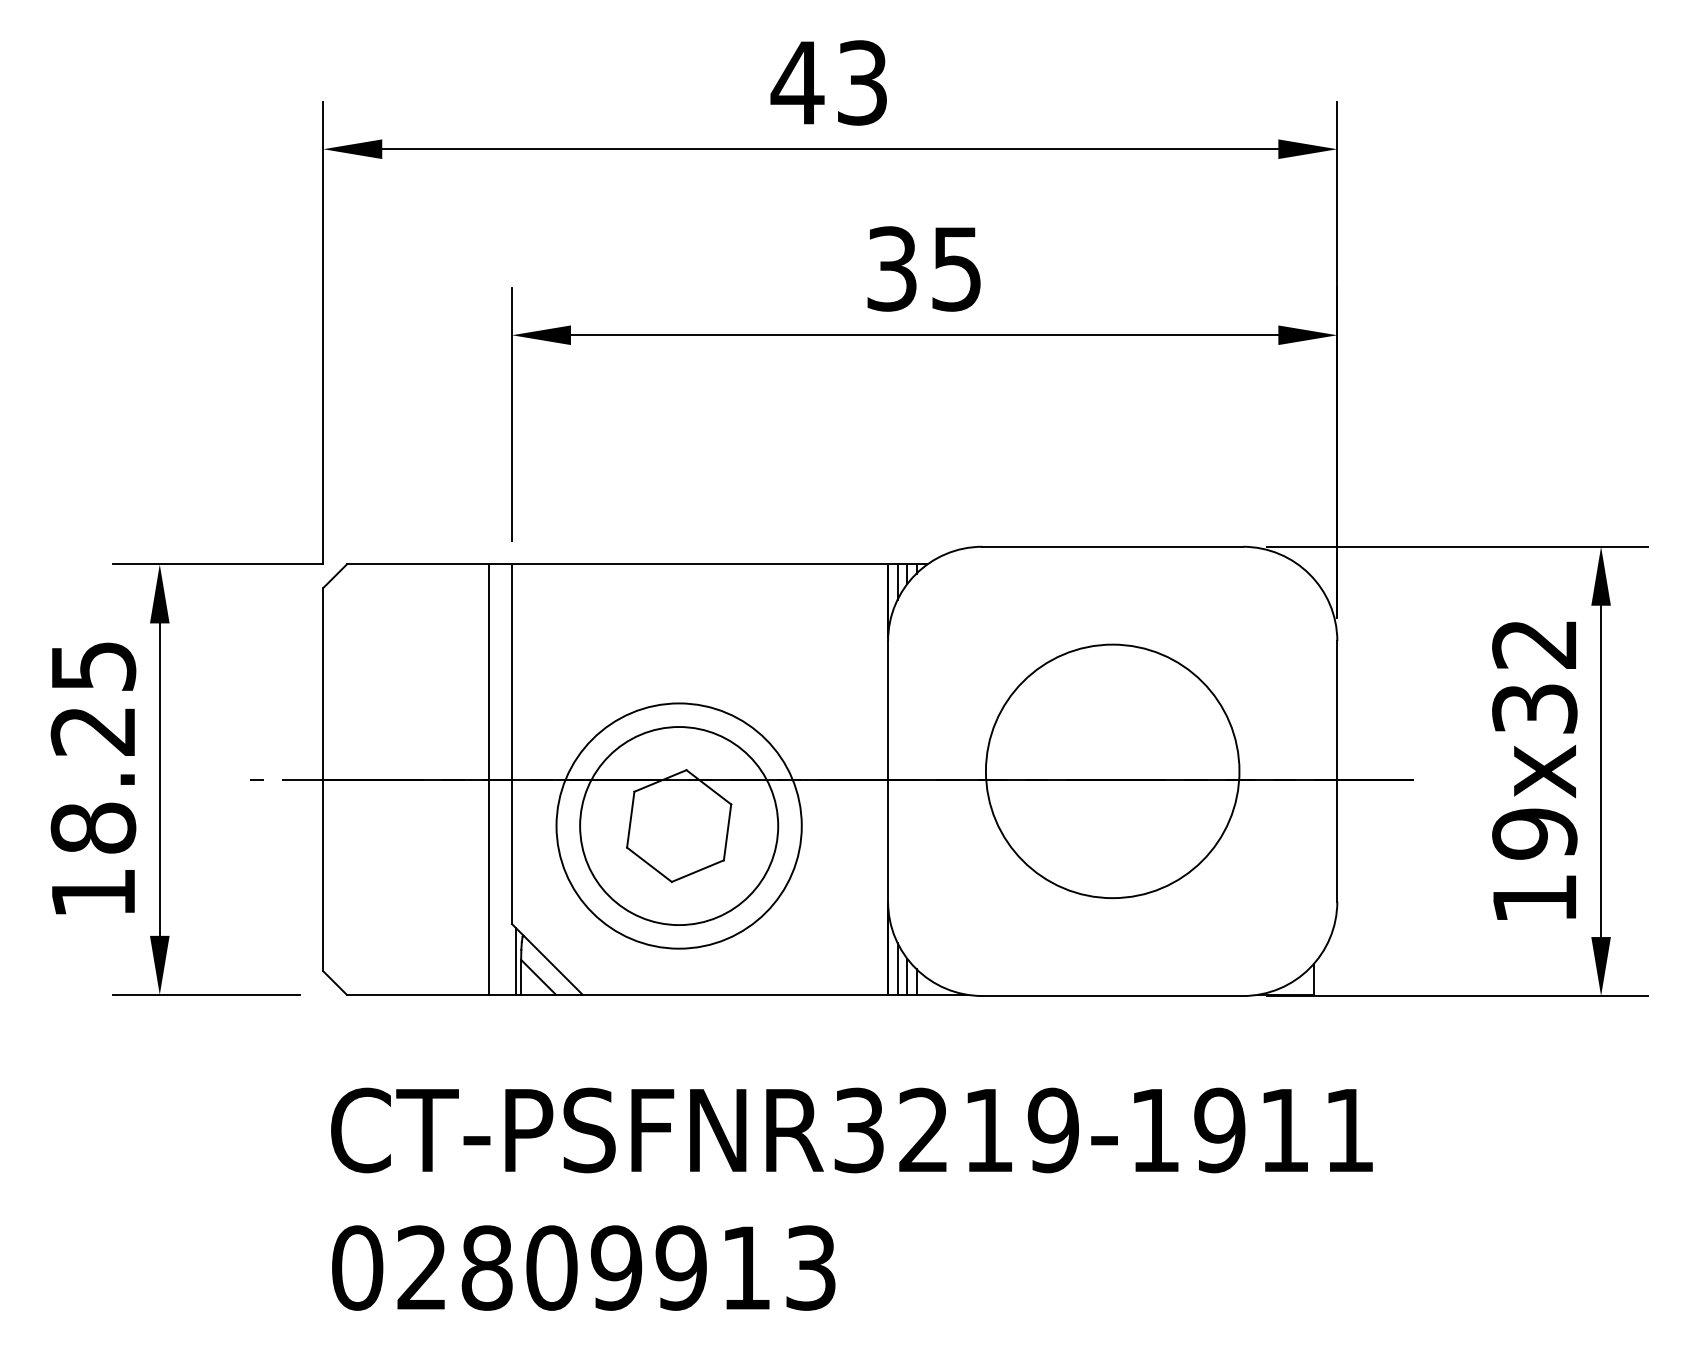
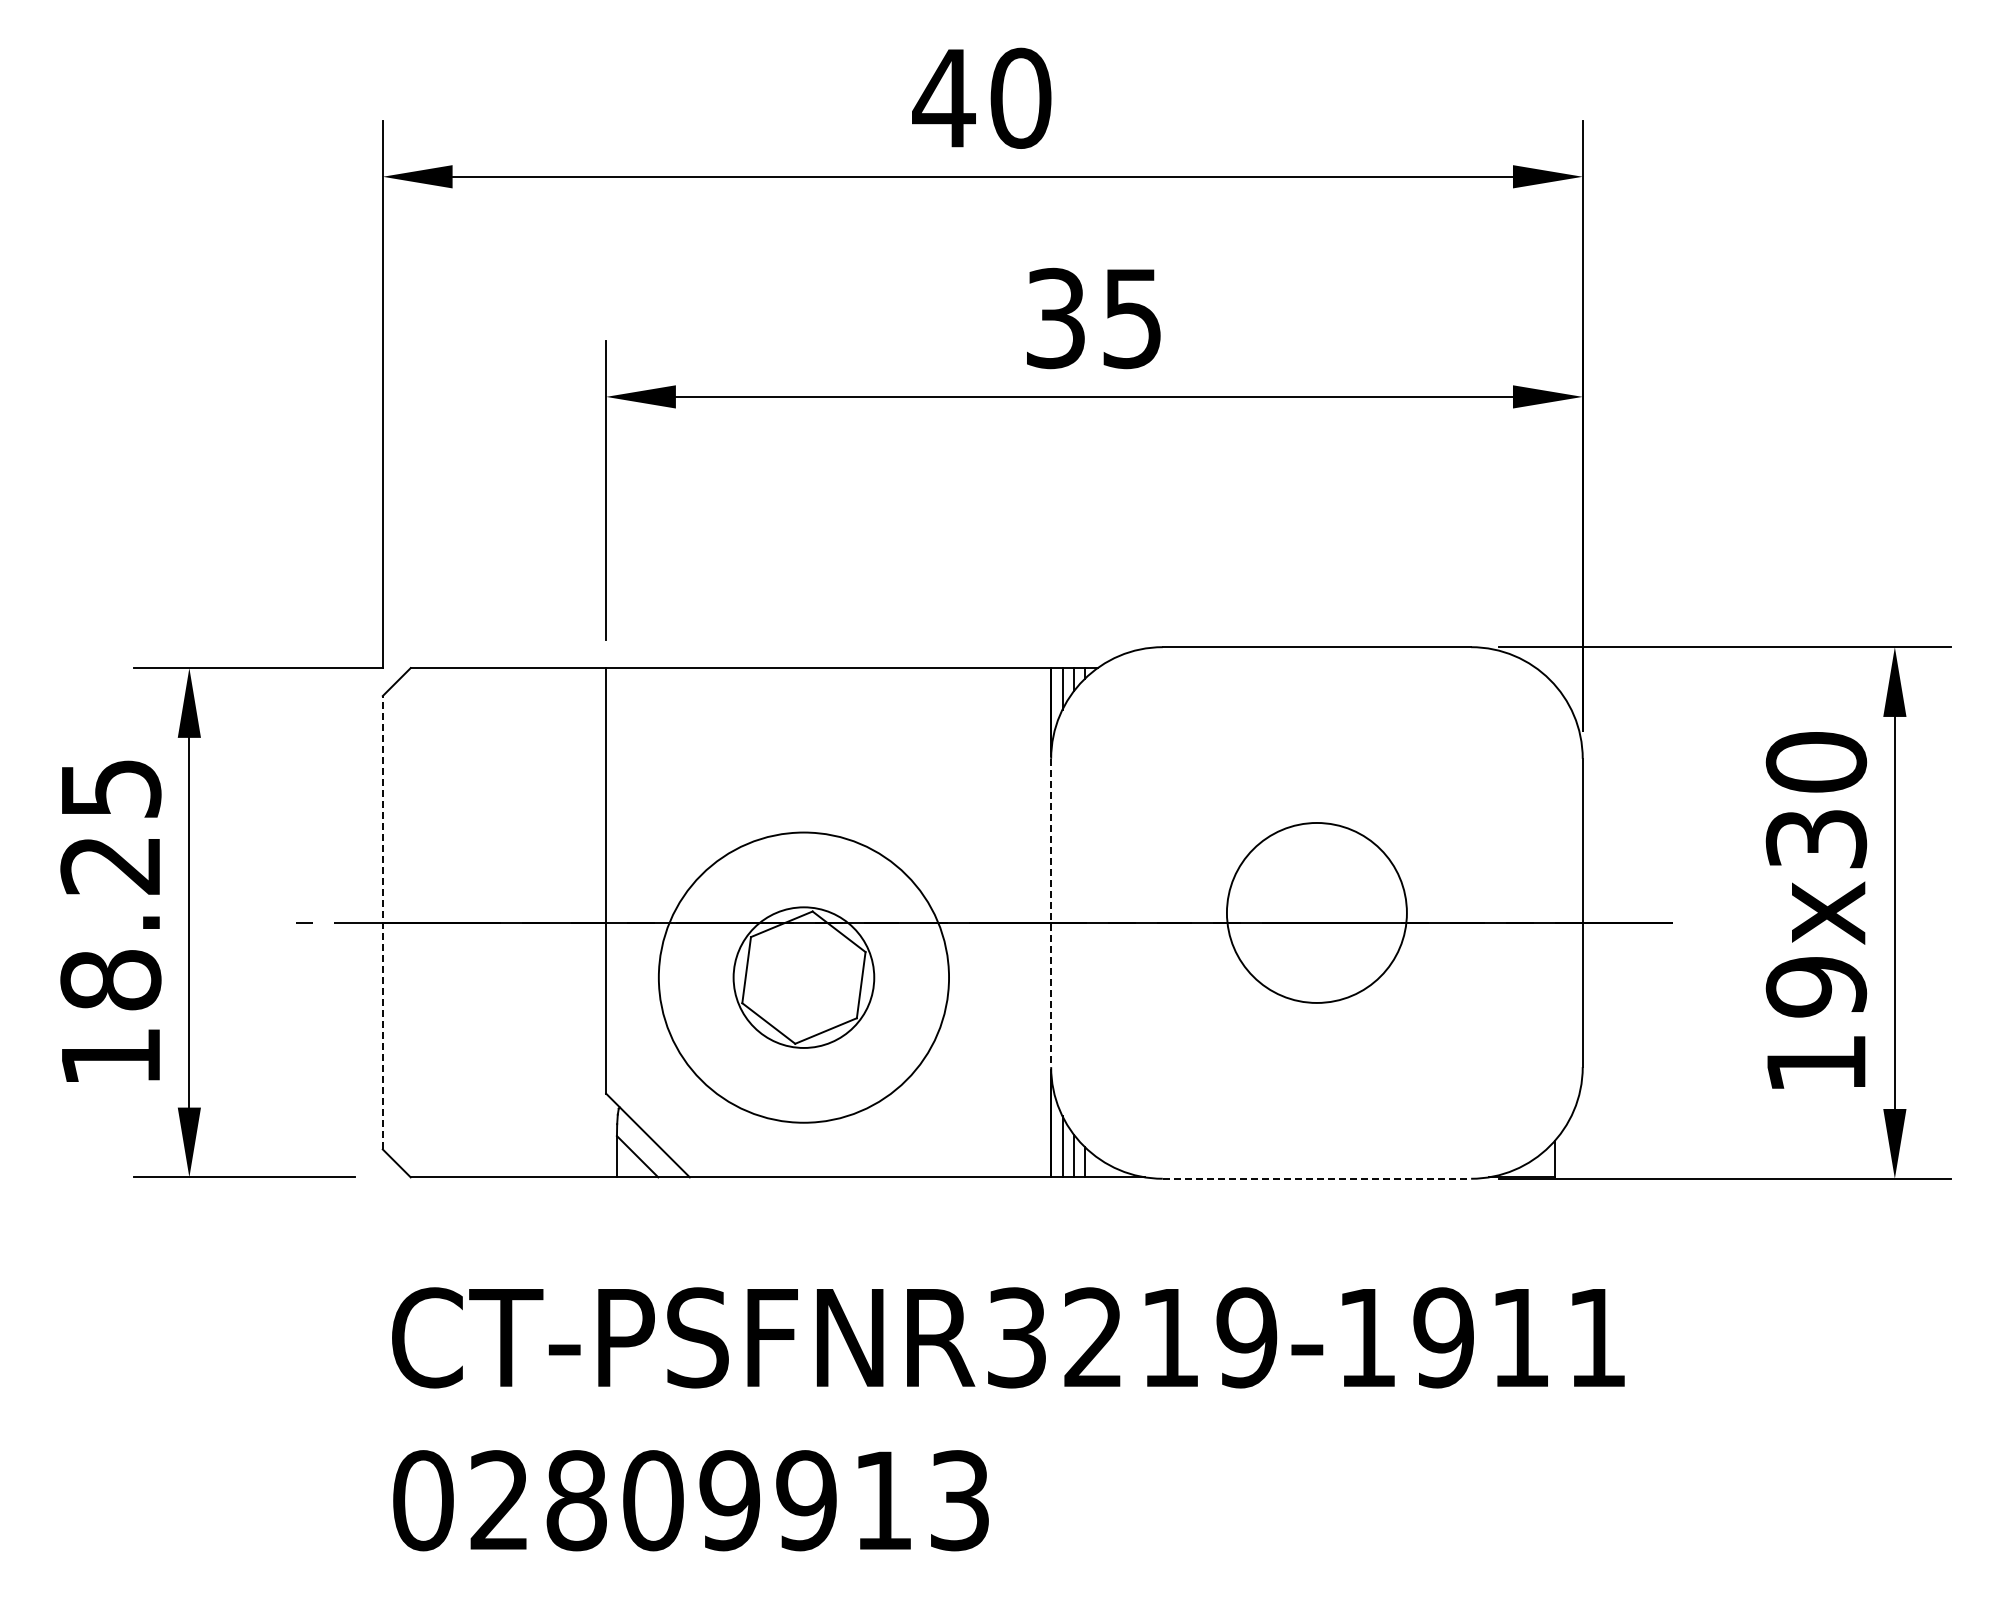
text: (862, 82) -> (1020, 97), 43 -> 40
text: (1534, 644) -> (1816, 762), 19x32 -> 19x30
circle: (1112, 770) -> (1316, 912), size x0.6
line: (888, 771) -> (1051, 913), solid -> dashed
line: (323, 779) -> (382, 922), solid -> dashed
line: (489, 779) -> (579, 922), removed
circle: (678, 825) -> (803, 977), size x0.6
line: (515, 961) -> (610, 1137), removed
line: (1113, 995) -> (1317, 1178), solid -> dashed

